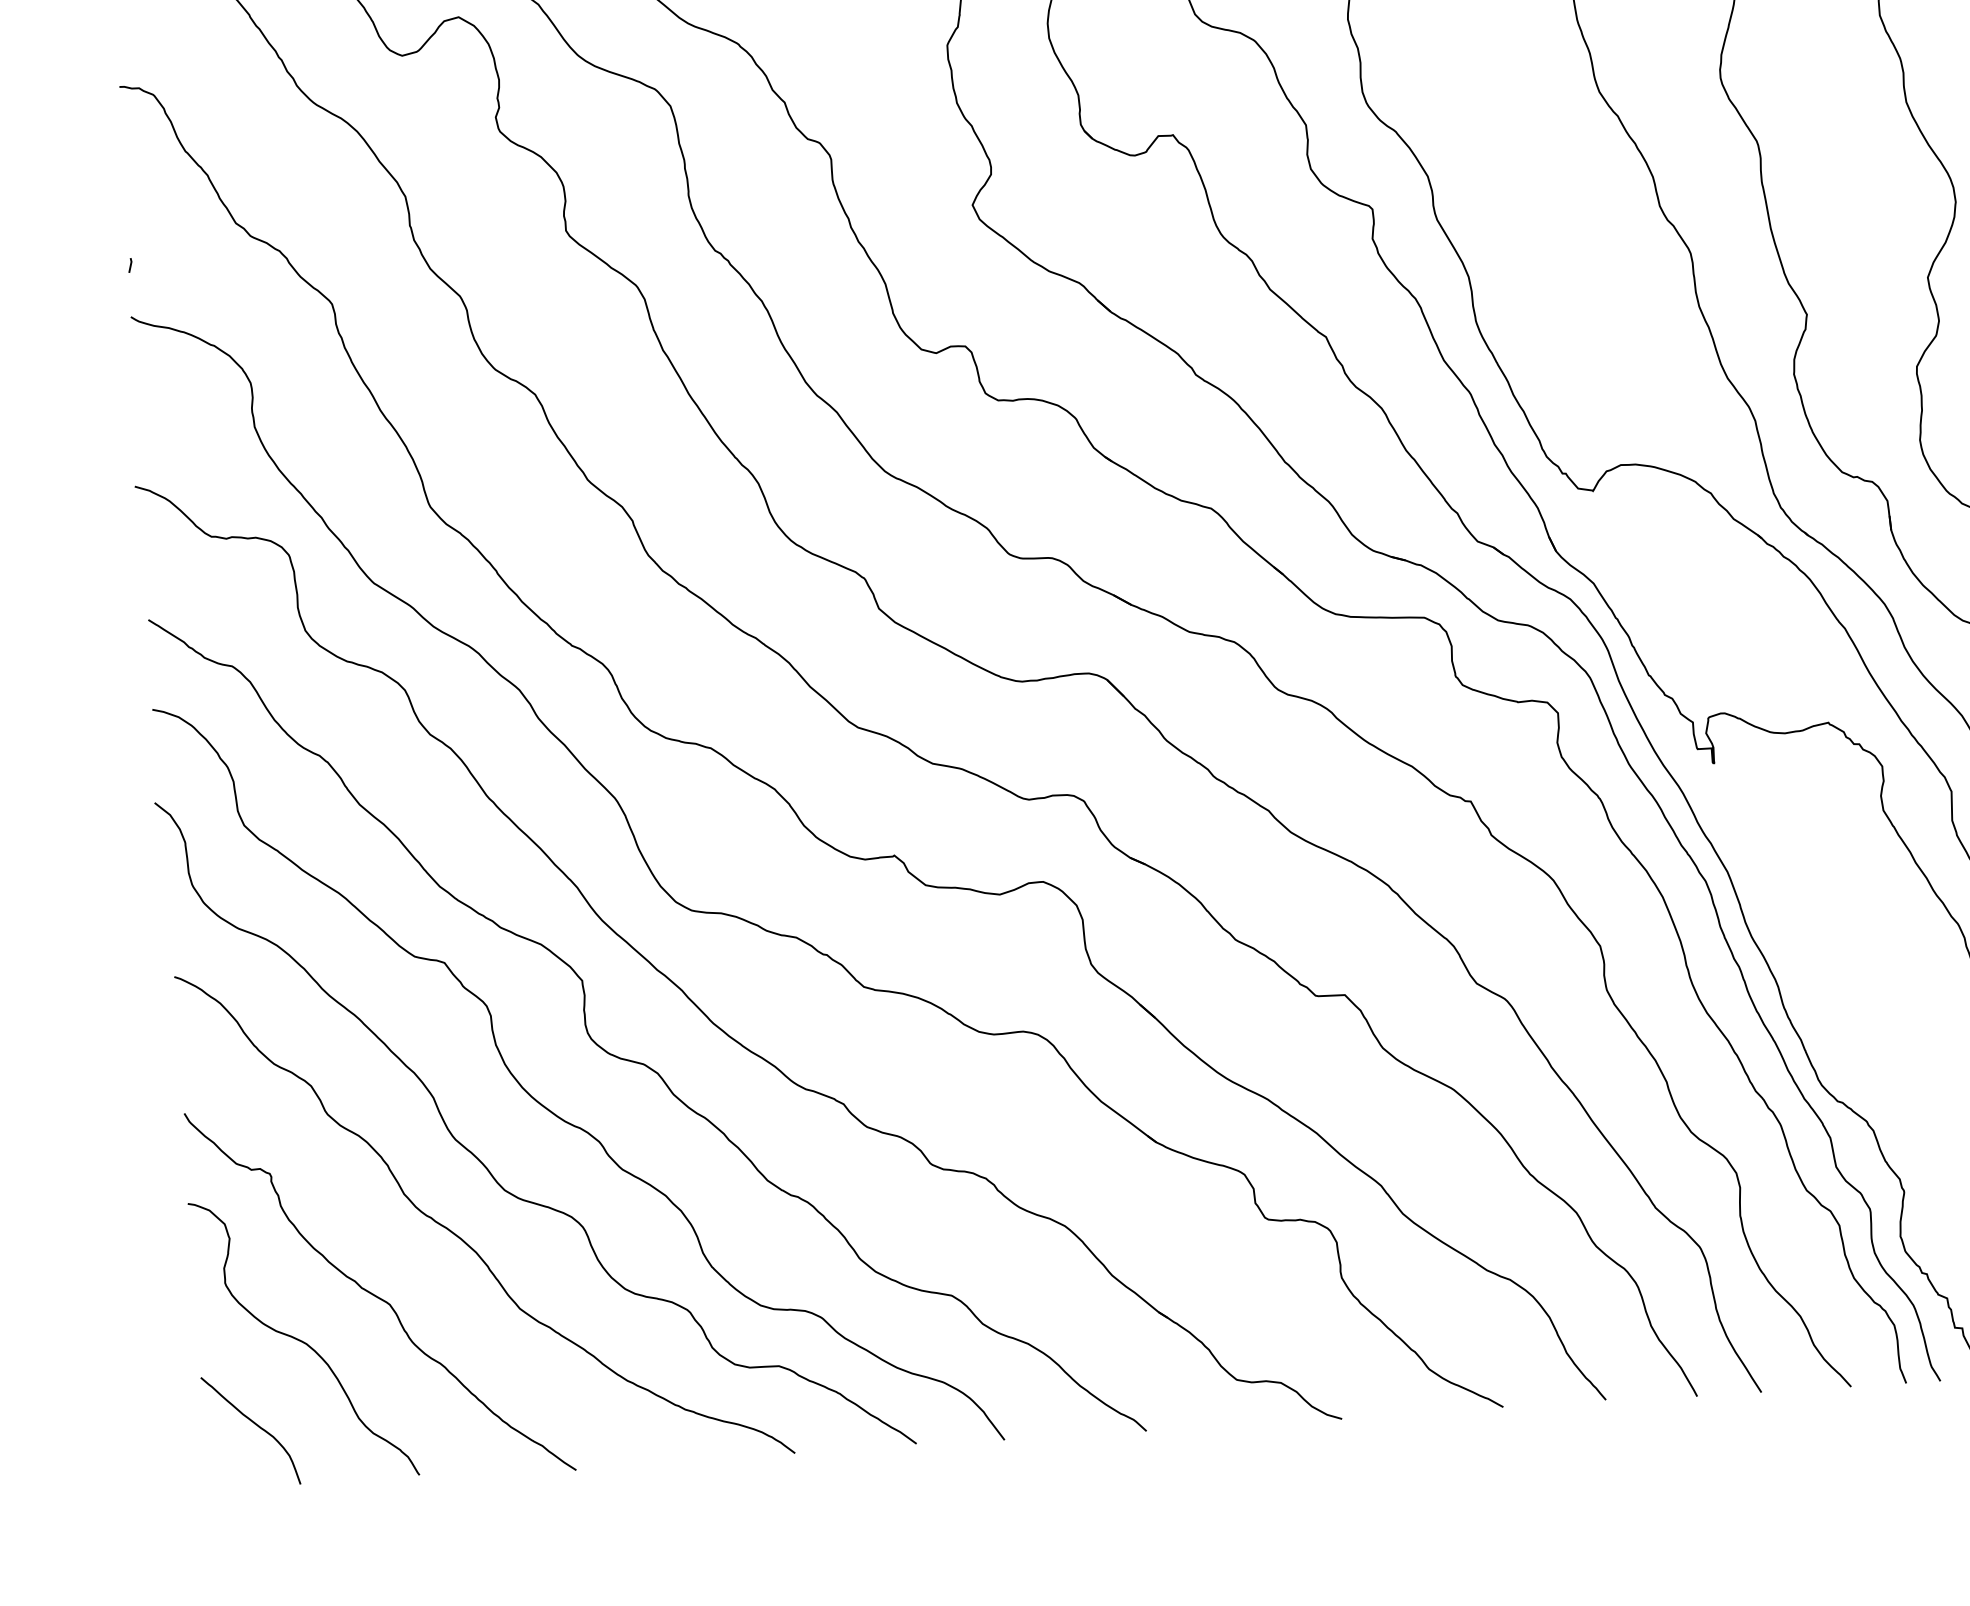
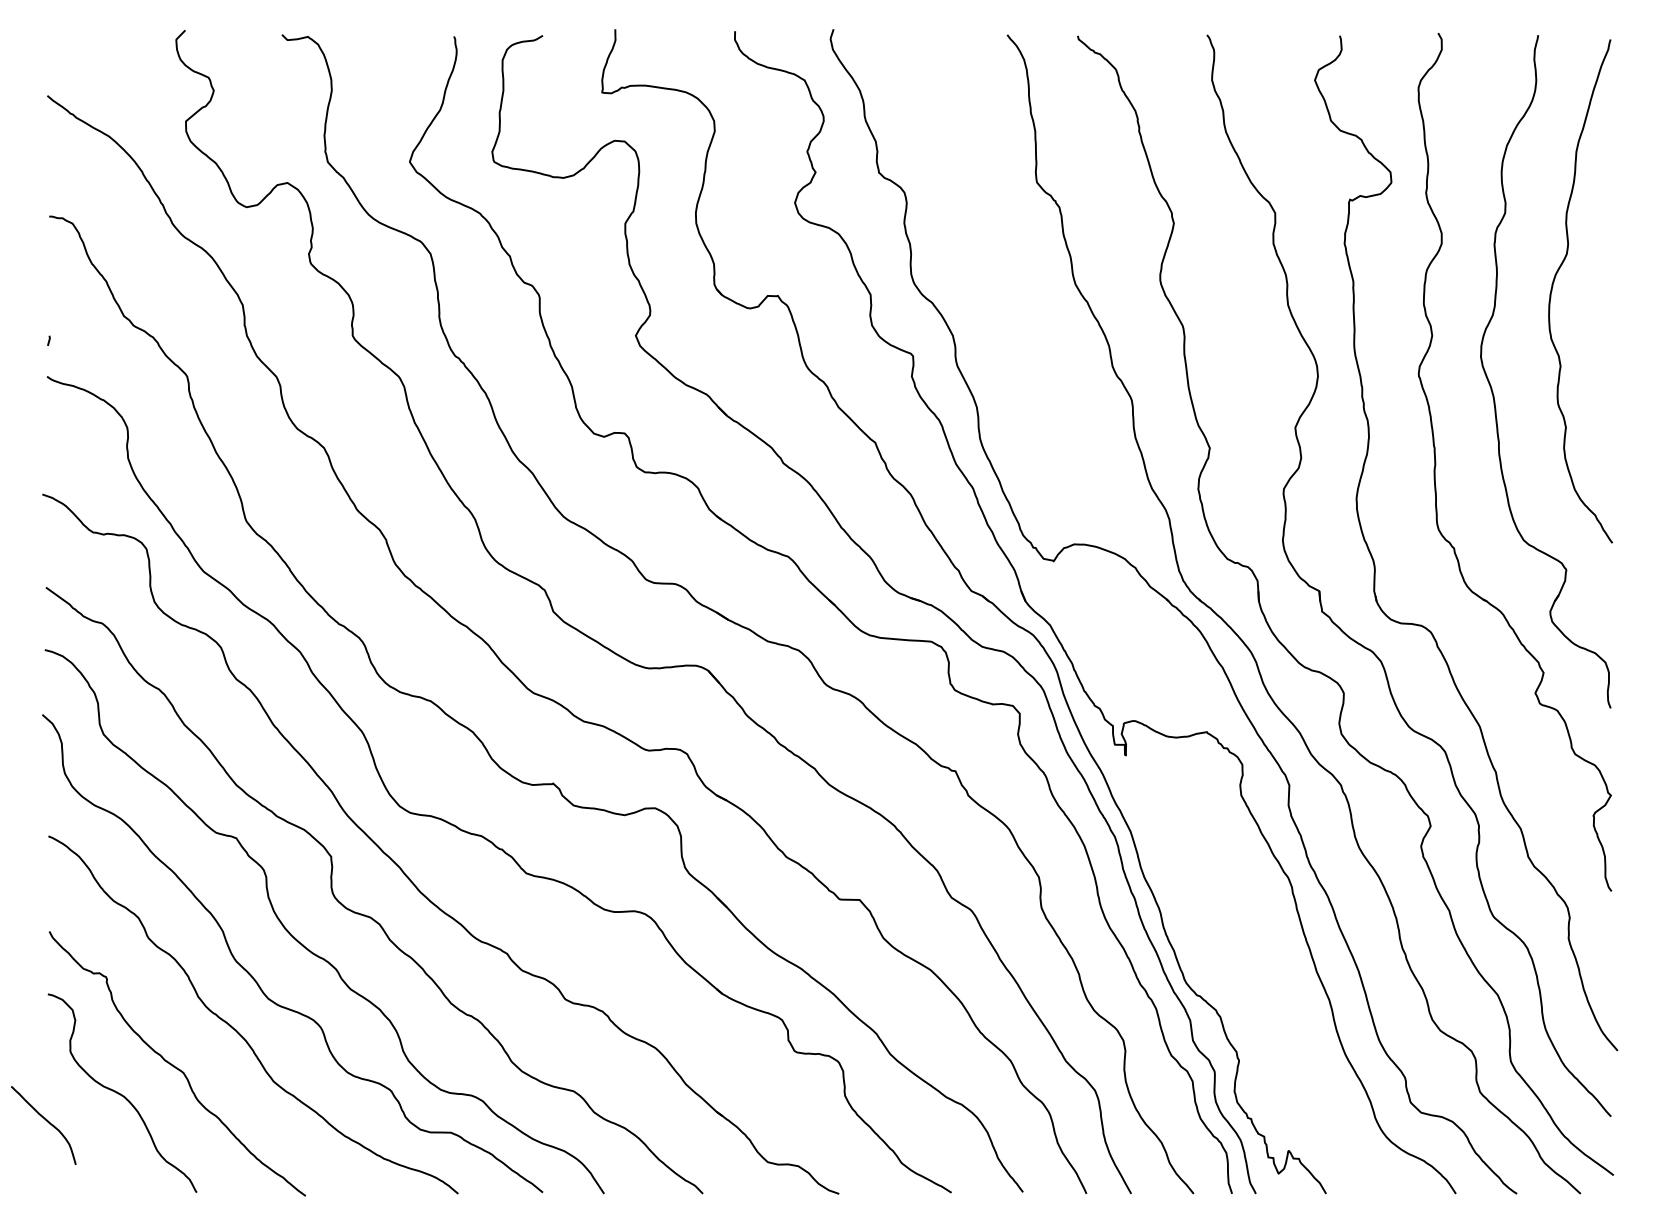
curve: (254, 1424) -> (46, 1121), moved

